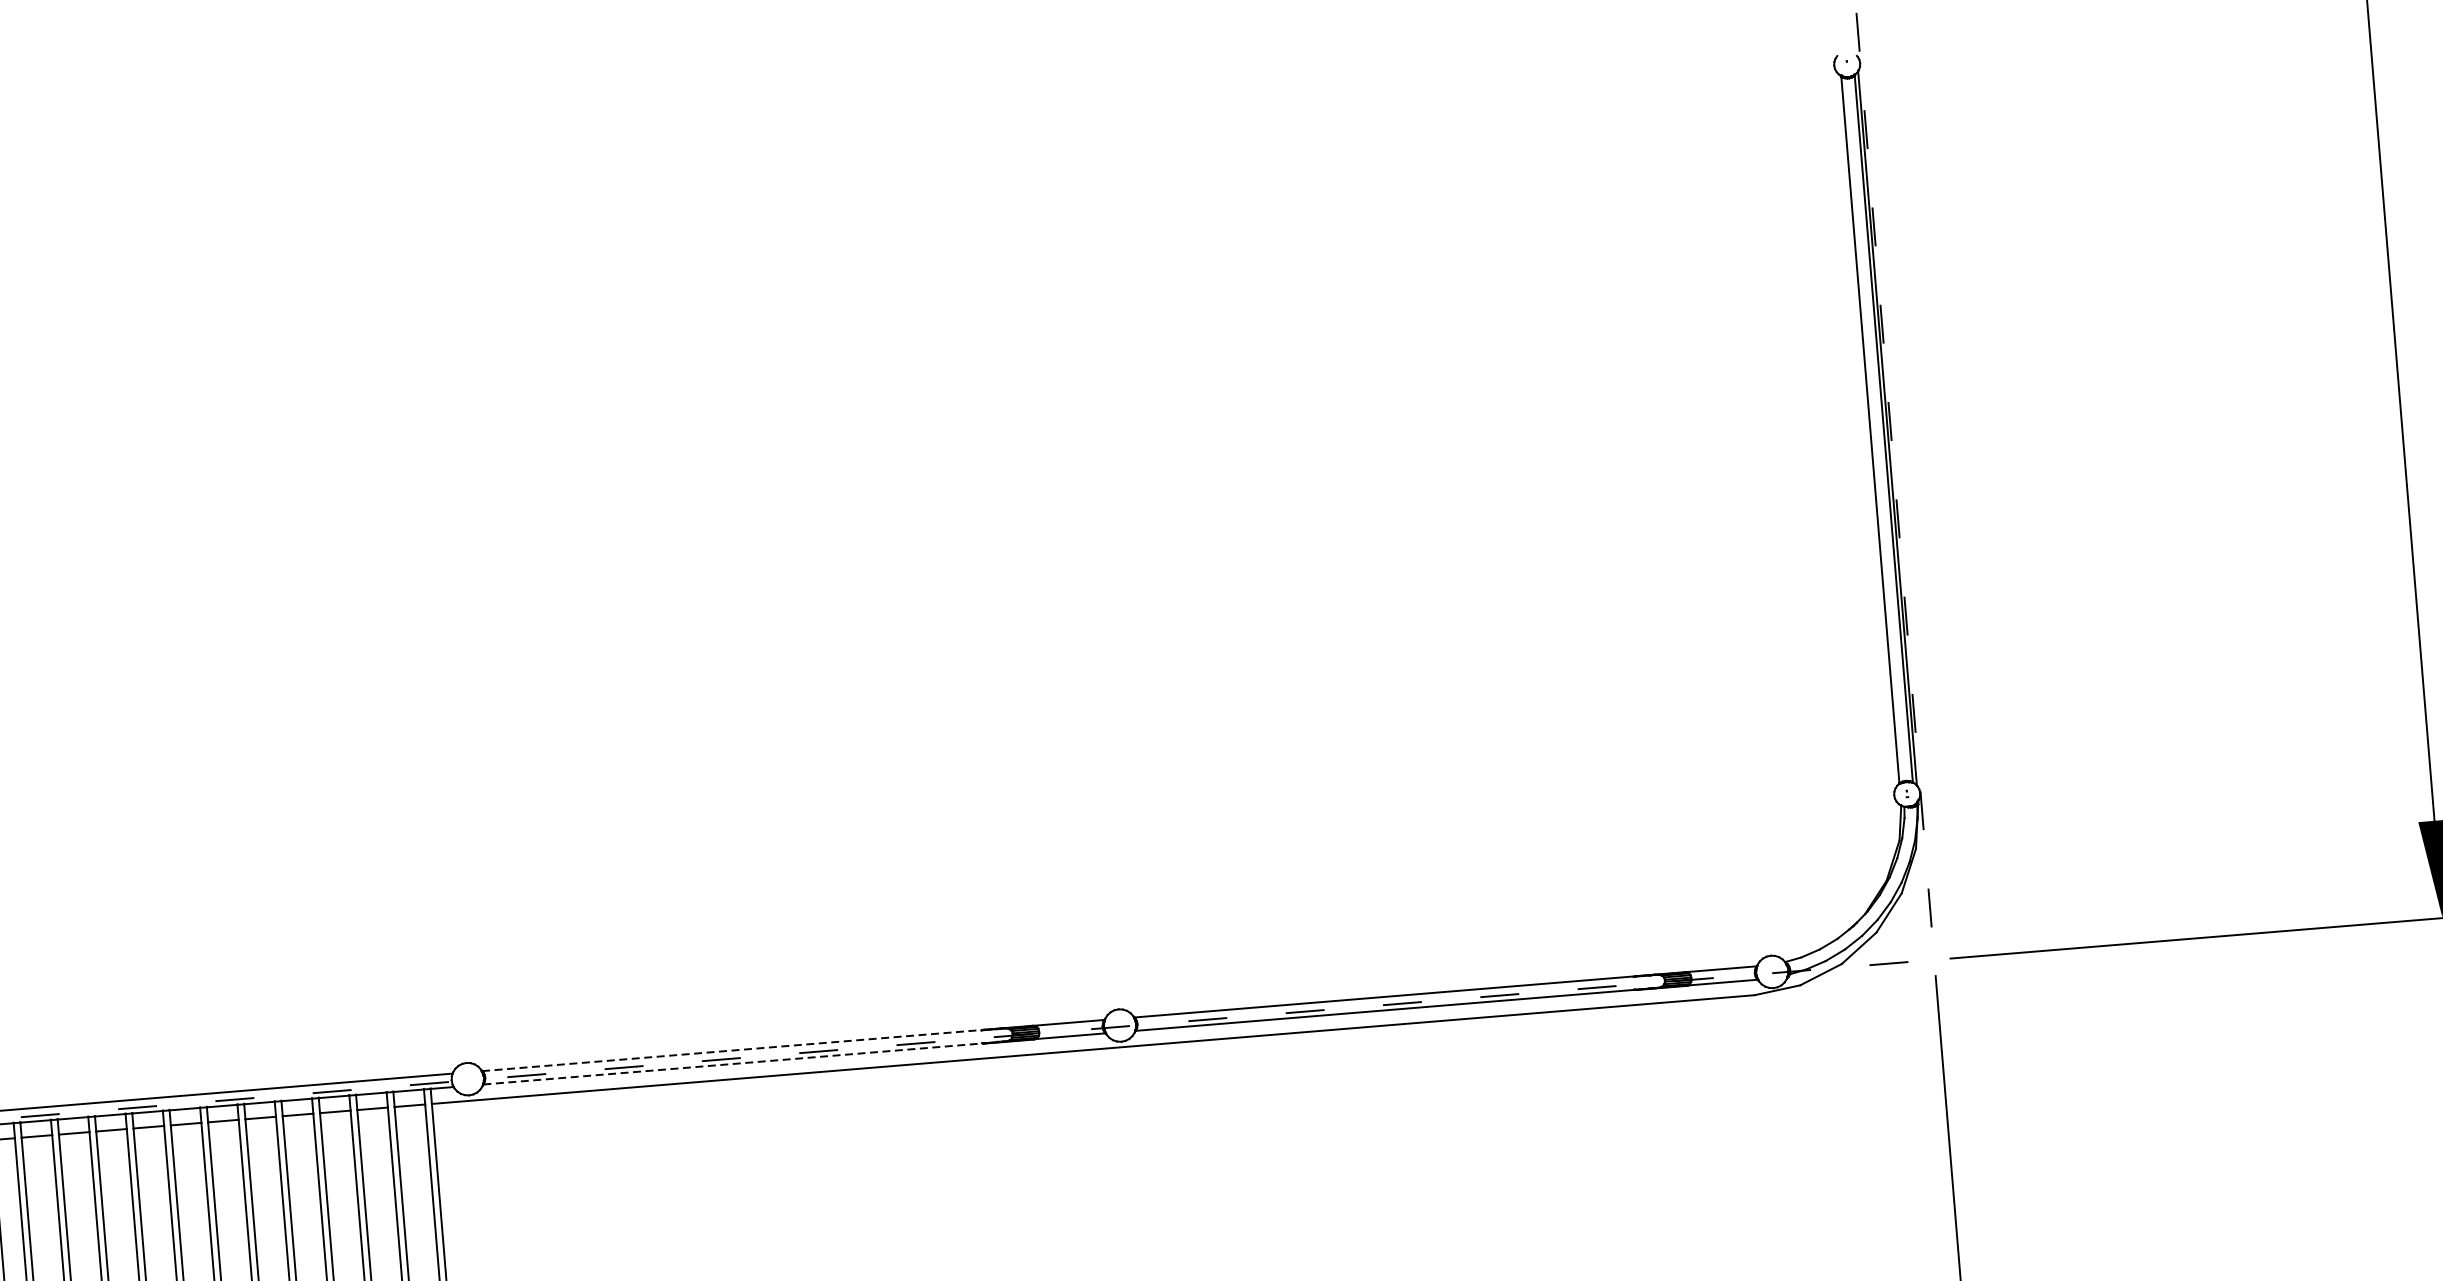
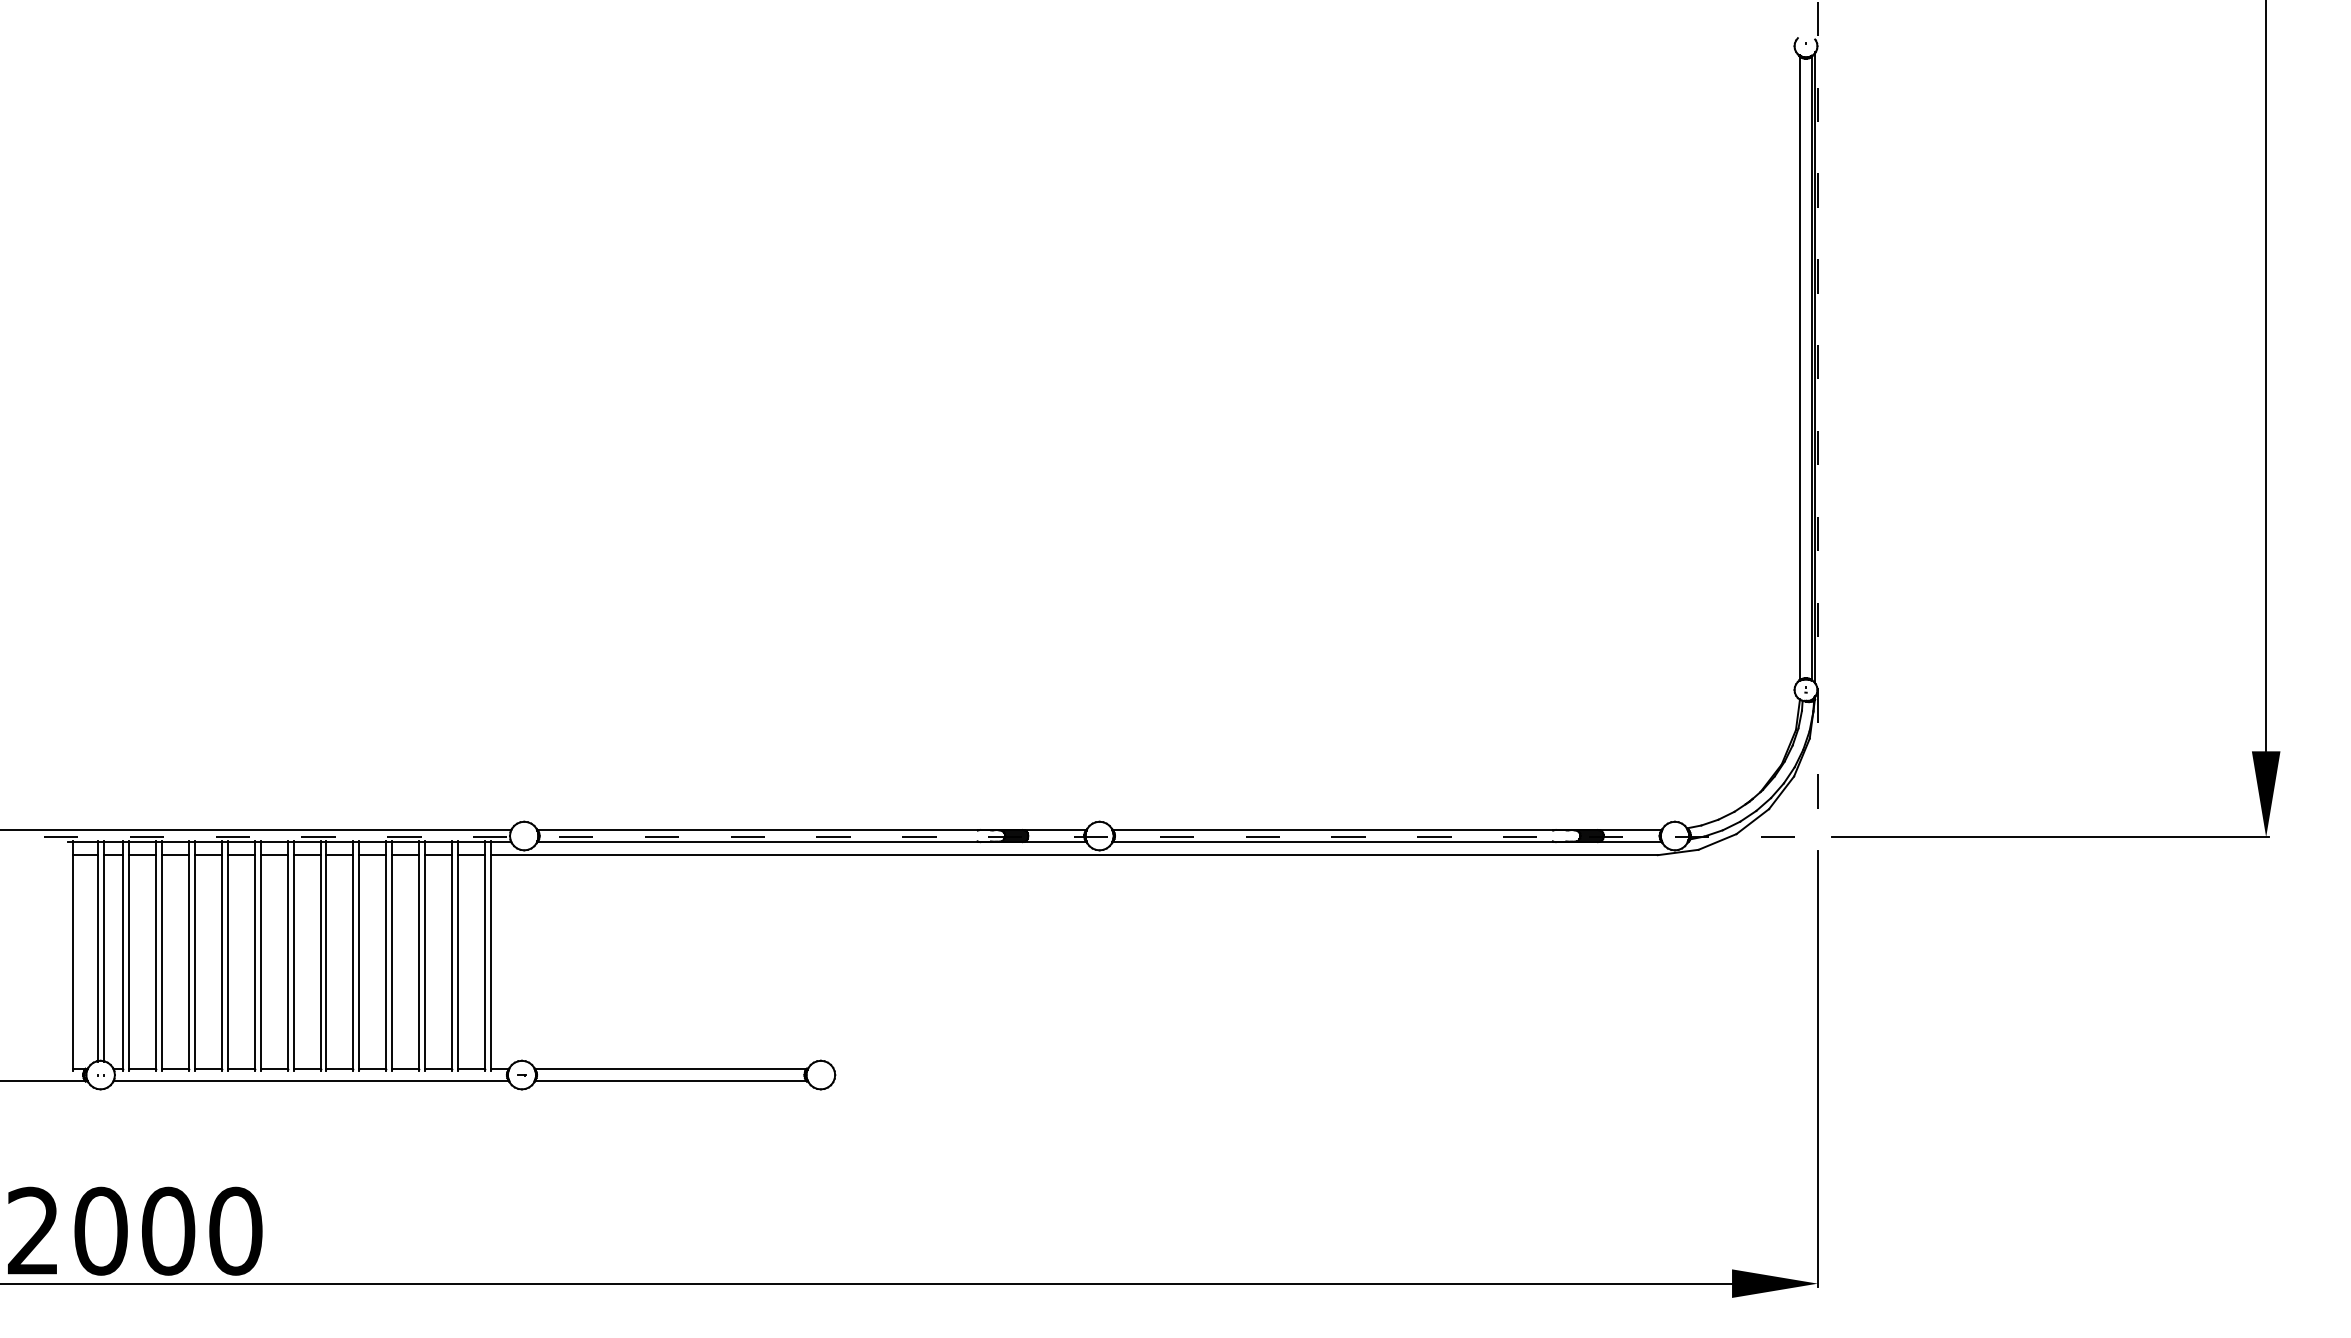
line: (733, 1050) -> (759, 830), dashed -> solid
line: (733, 1063) -> (758, 841), dashed -> solid

